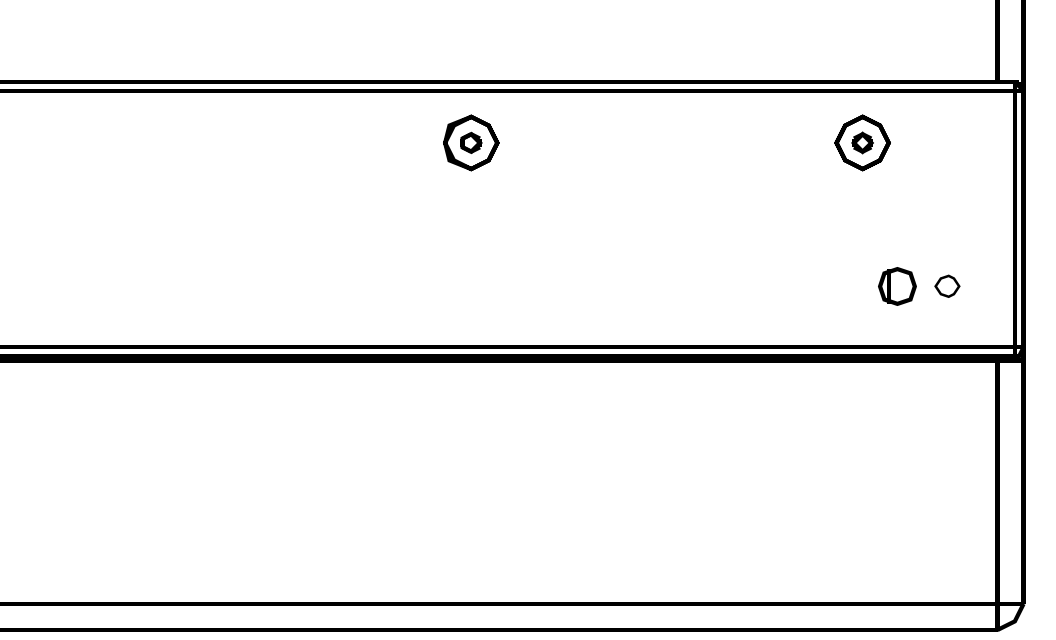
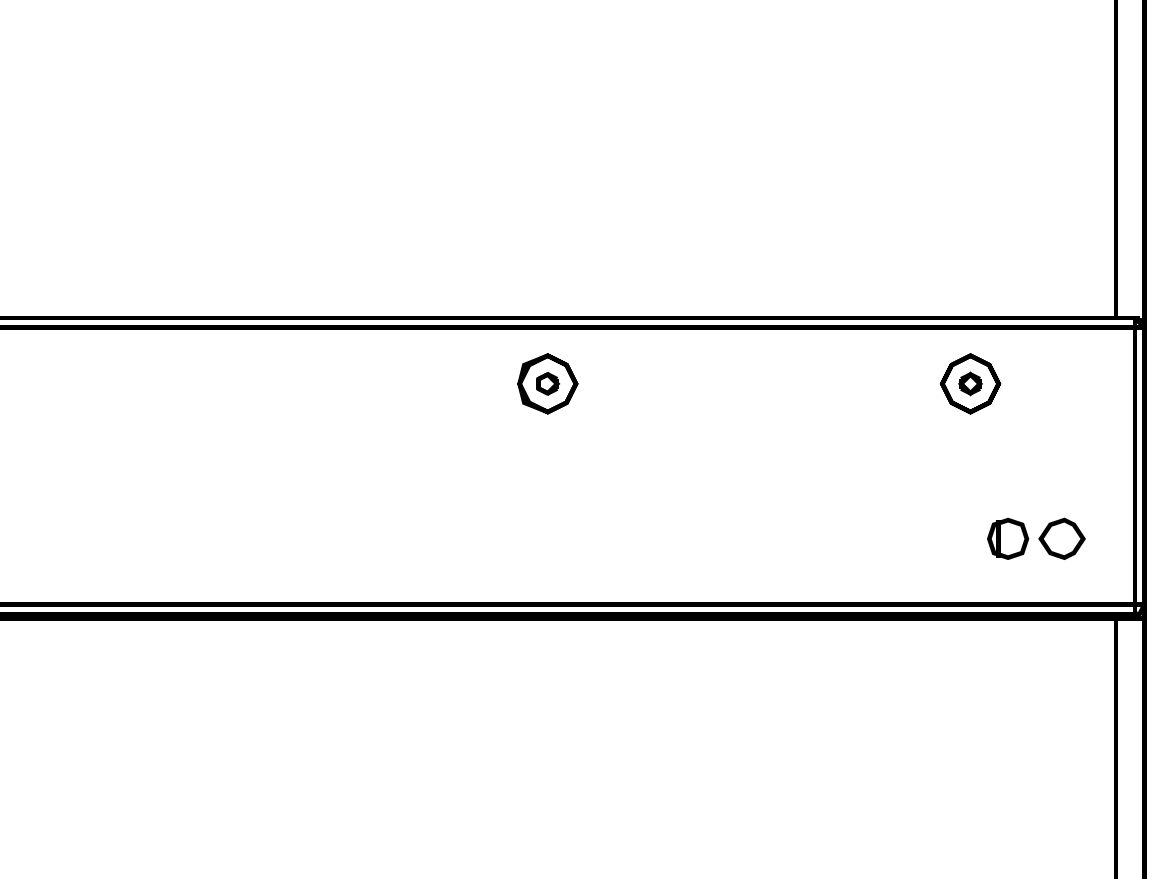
part: (946, 286) -> (1061, 538), size x1.67

